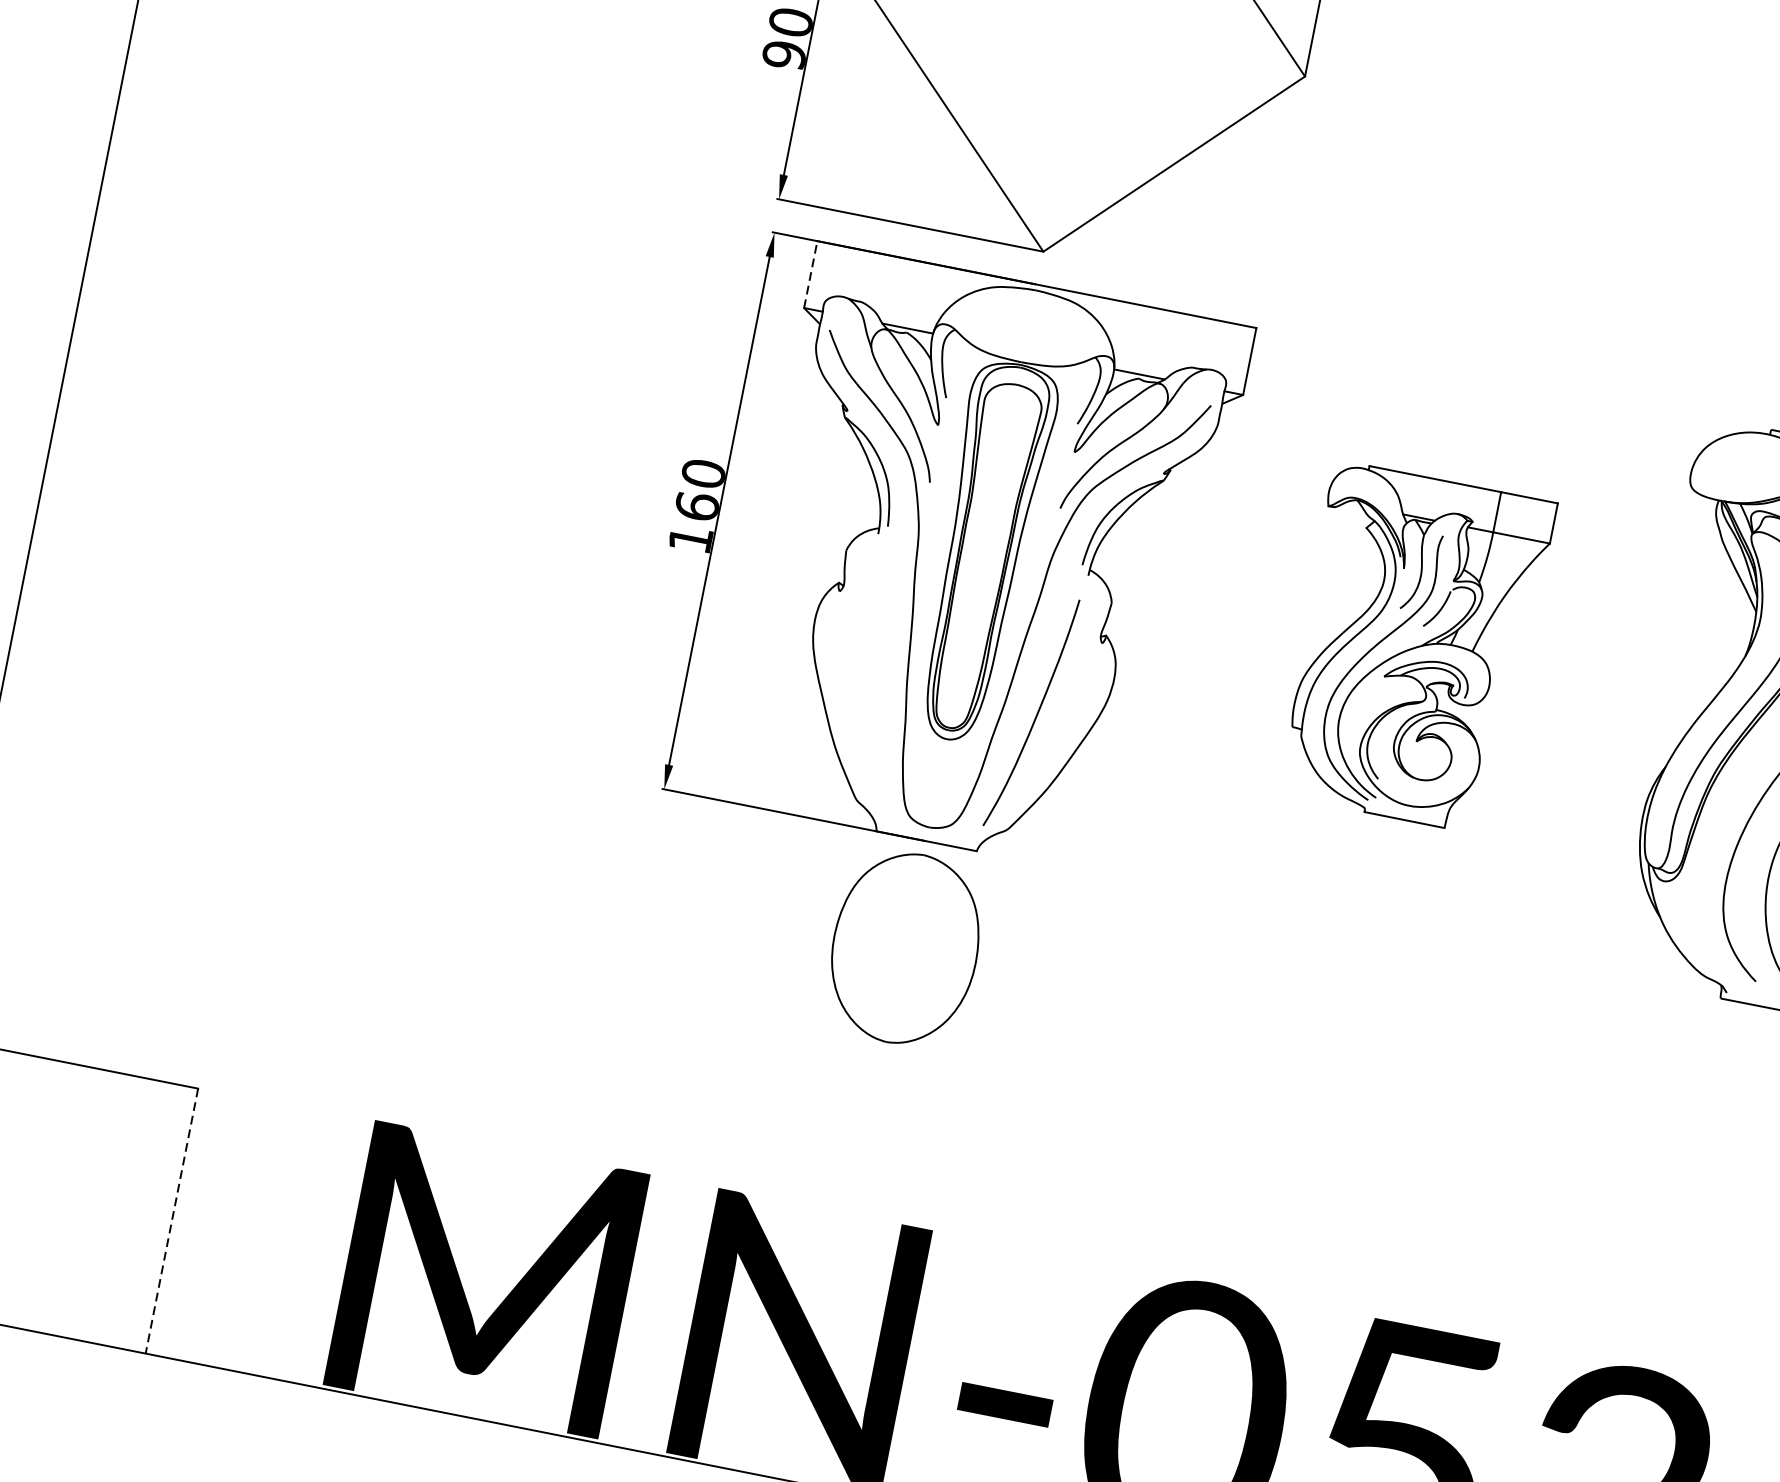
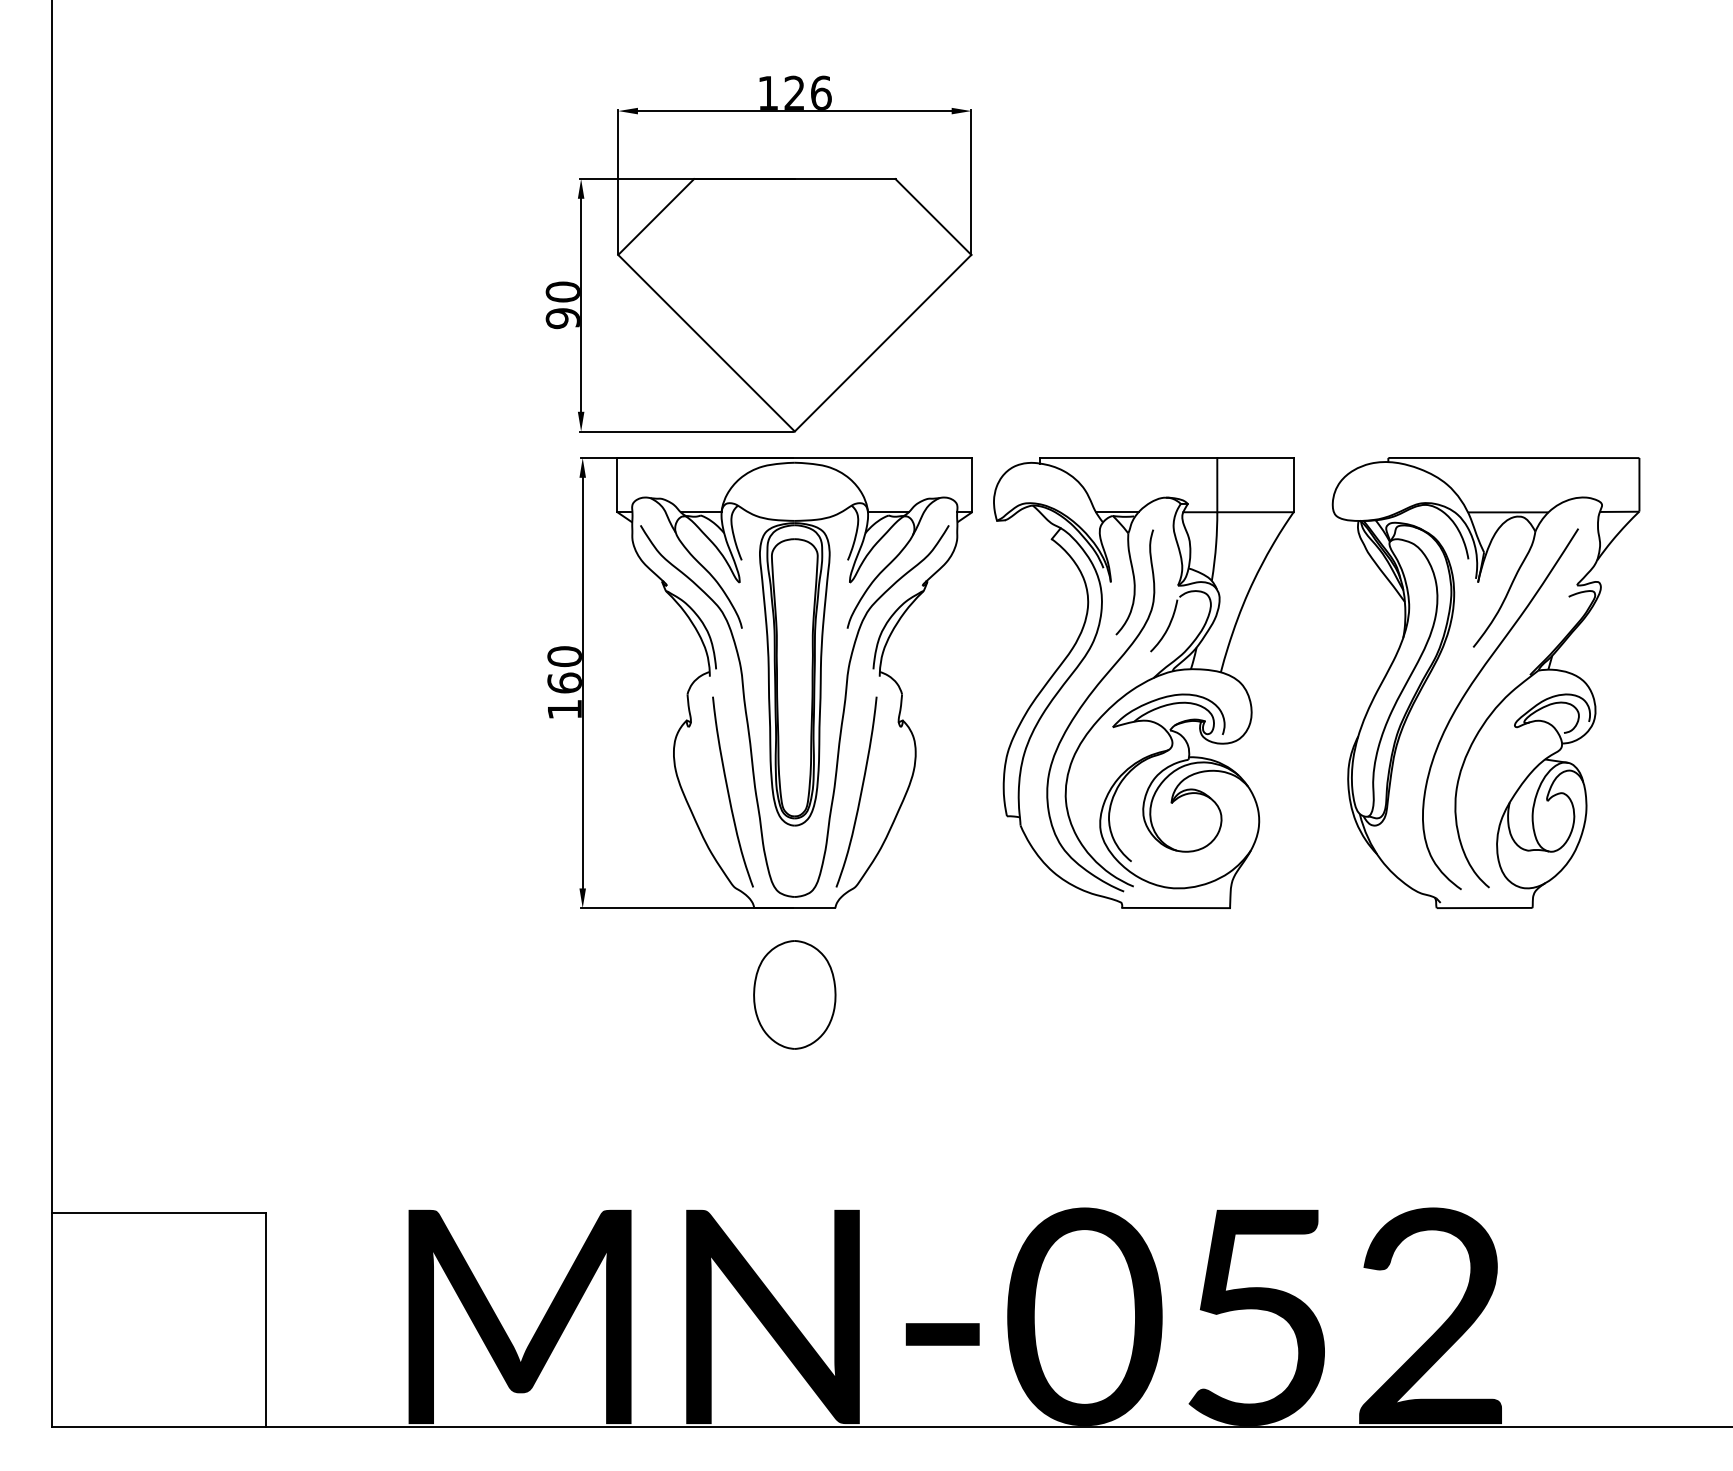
line: (811, 273) -> (617, 484), dashed -> solid
part: (1413, 647) -> (1143, 682), size x1.67
curve: (874, 682) -> (729, 792), added
part: (905, 948) -> (794, 994), size x0.71
line: (172, 1221) -> (266, 1320), dashed -> solid

